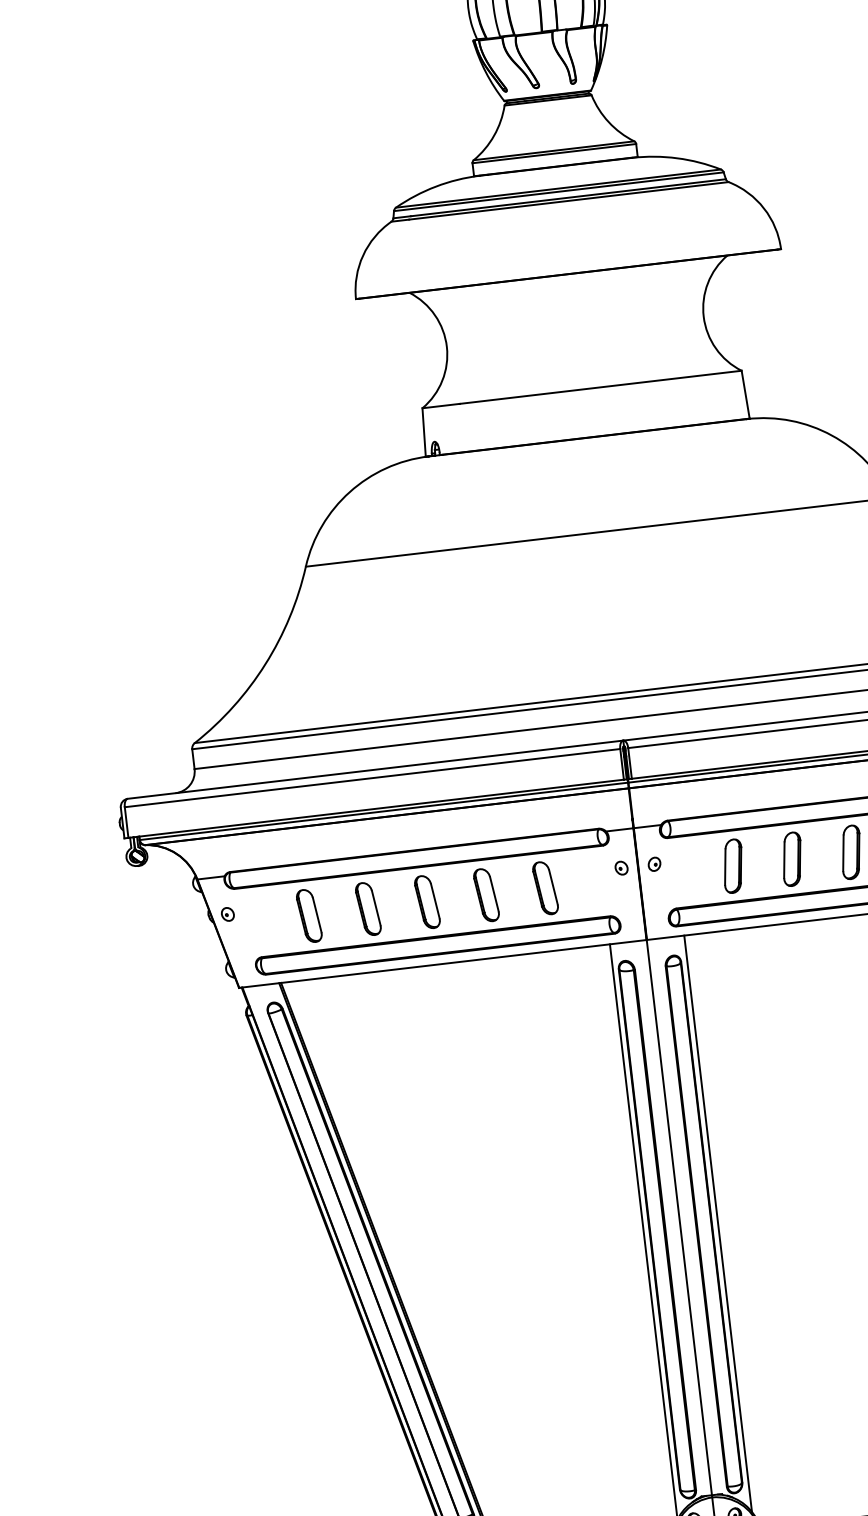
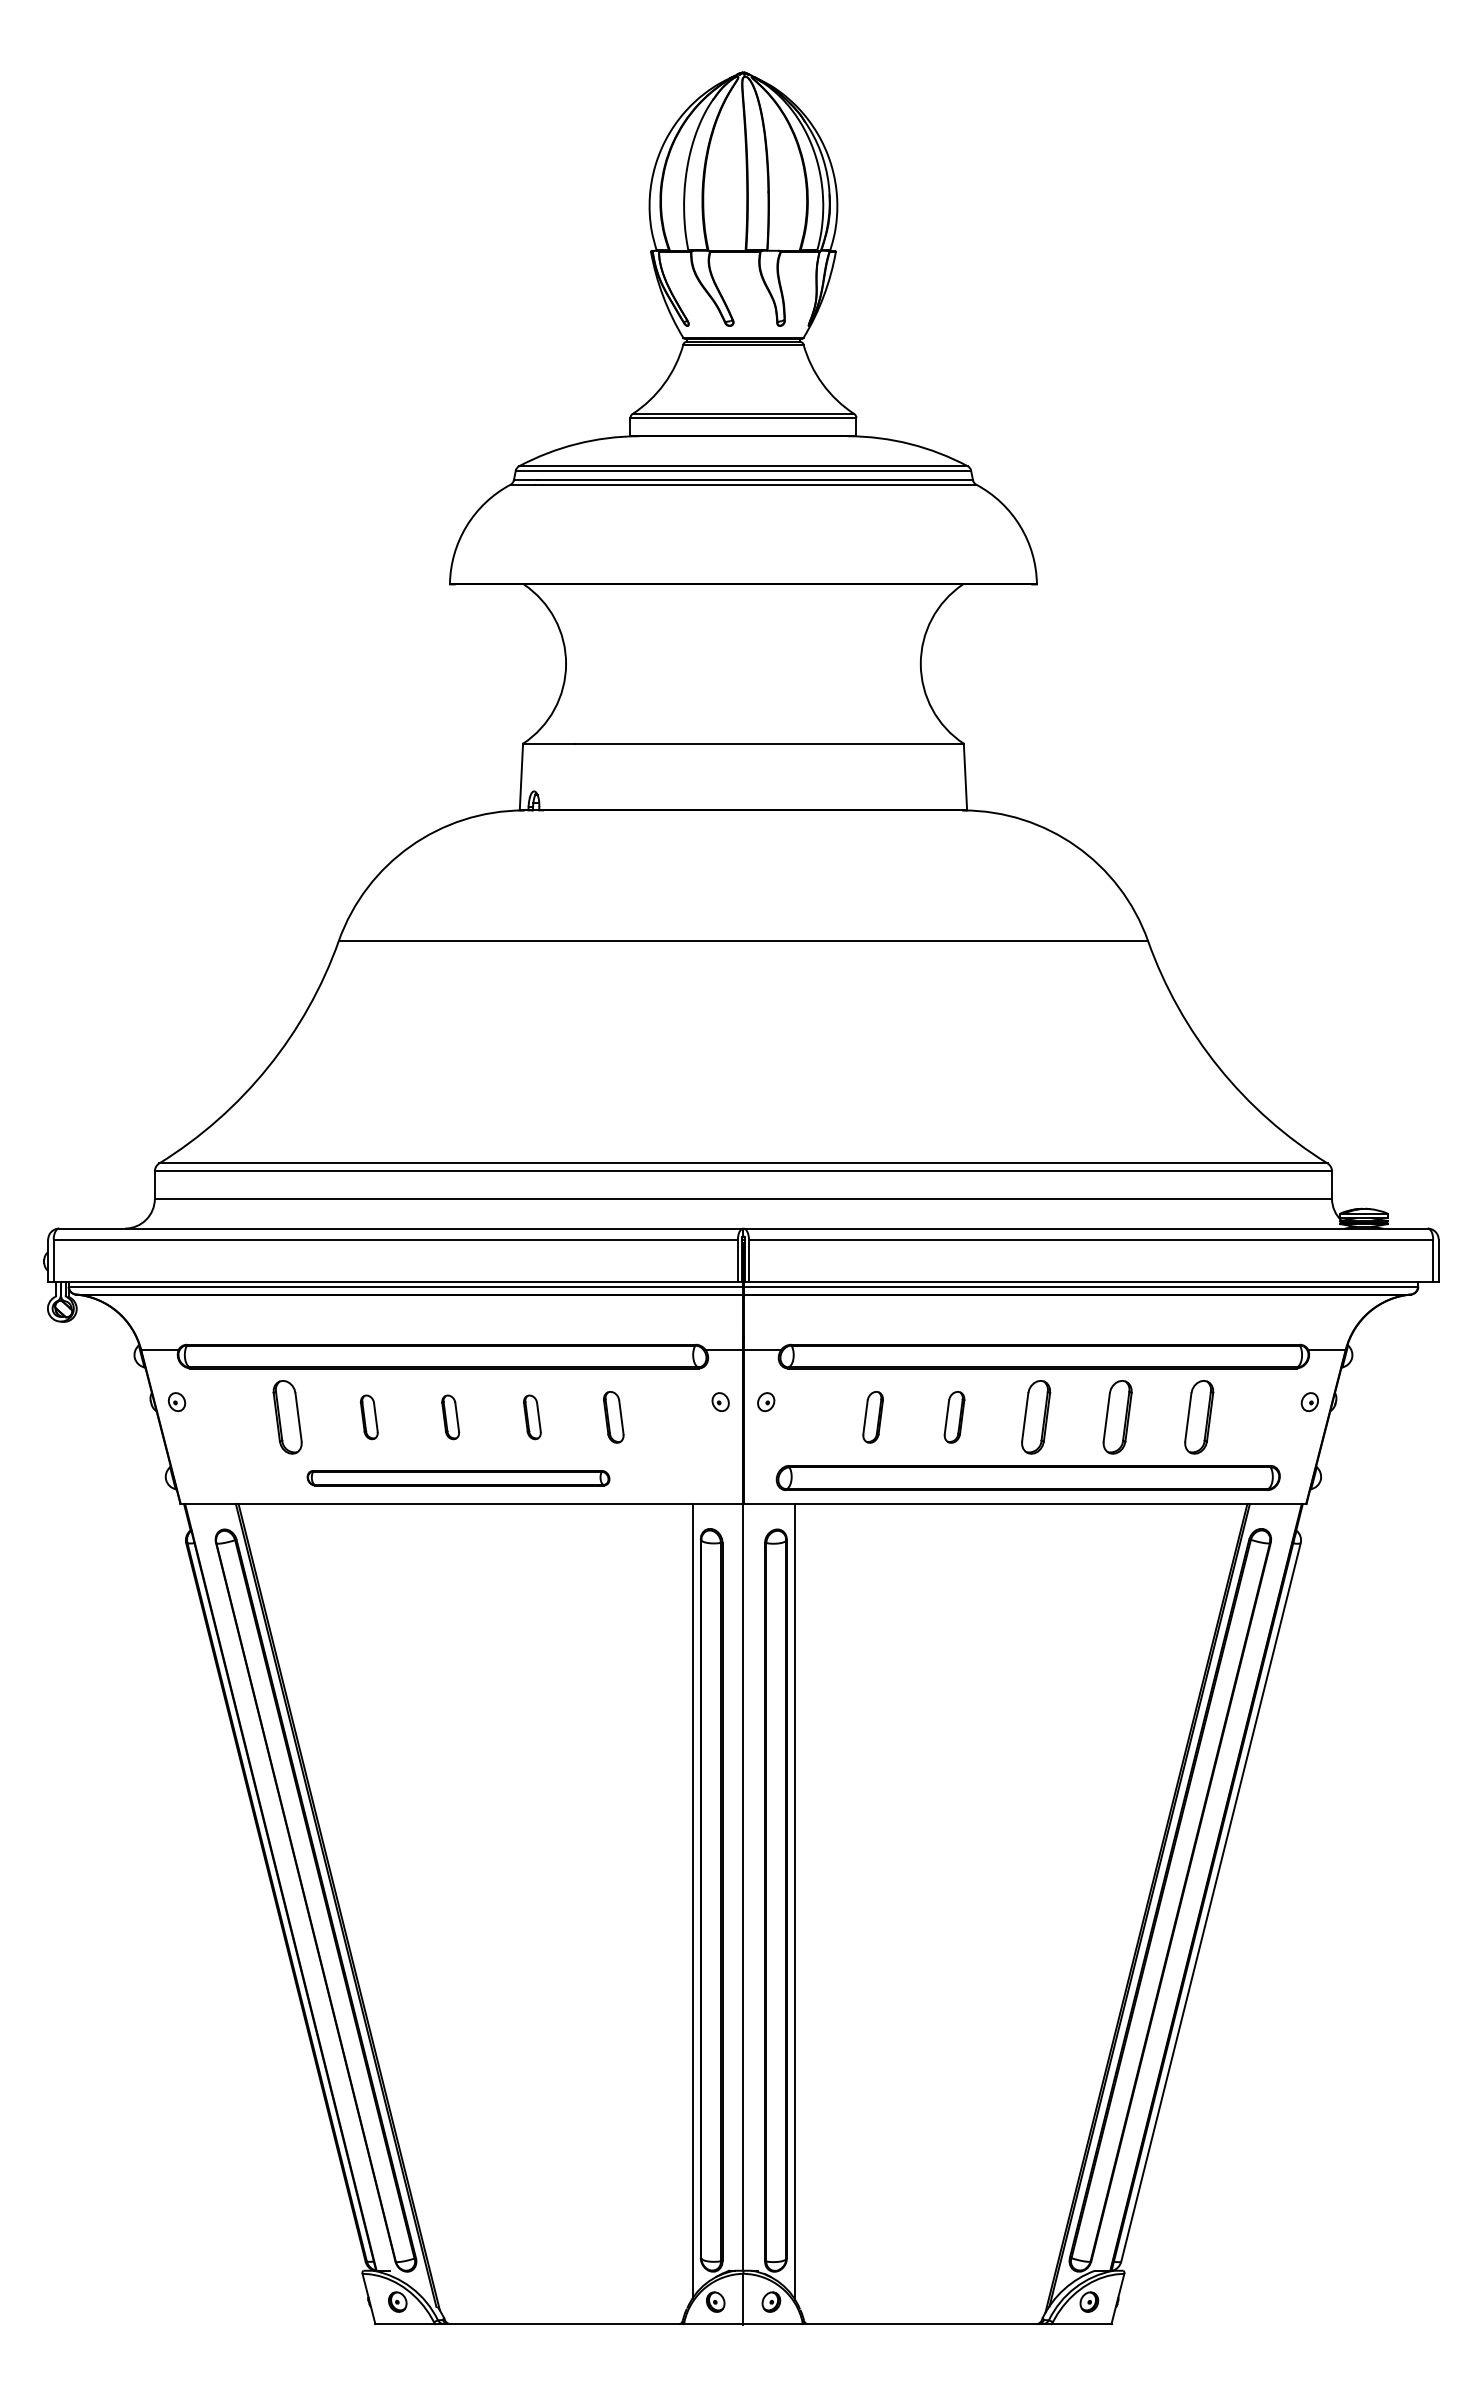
part: (792, 859) -> (954, 1417), size x0.7
part: (733, 866) -> (873, 1417), size x0.7
part: (545, 888) -> (613, 1417), size x0.7
part: (486, 895) -> (532, 1417), size x0.6
part: (427, 902) -> (450, 1417), size x0.6
part: (368, 909) -> (369, 1417), size x0.6
part: (438, 945) -> (458, 1478), size x0.6

